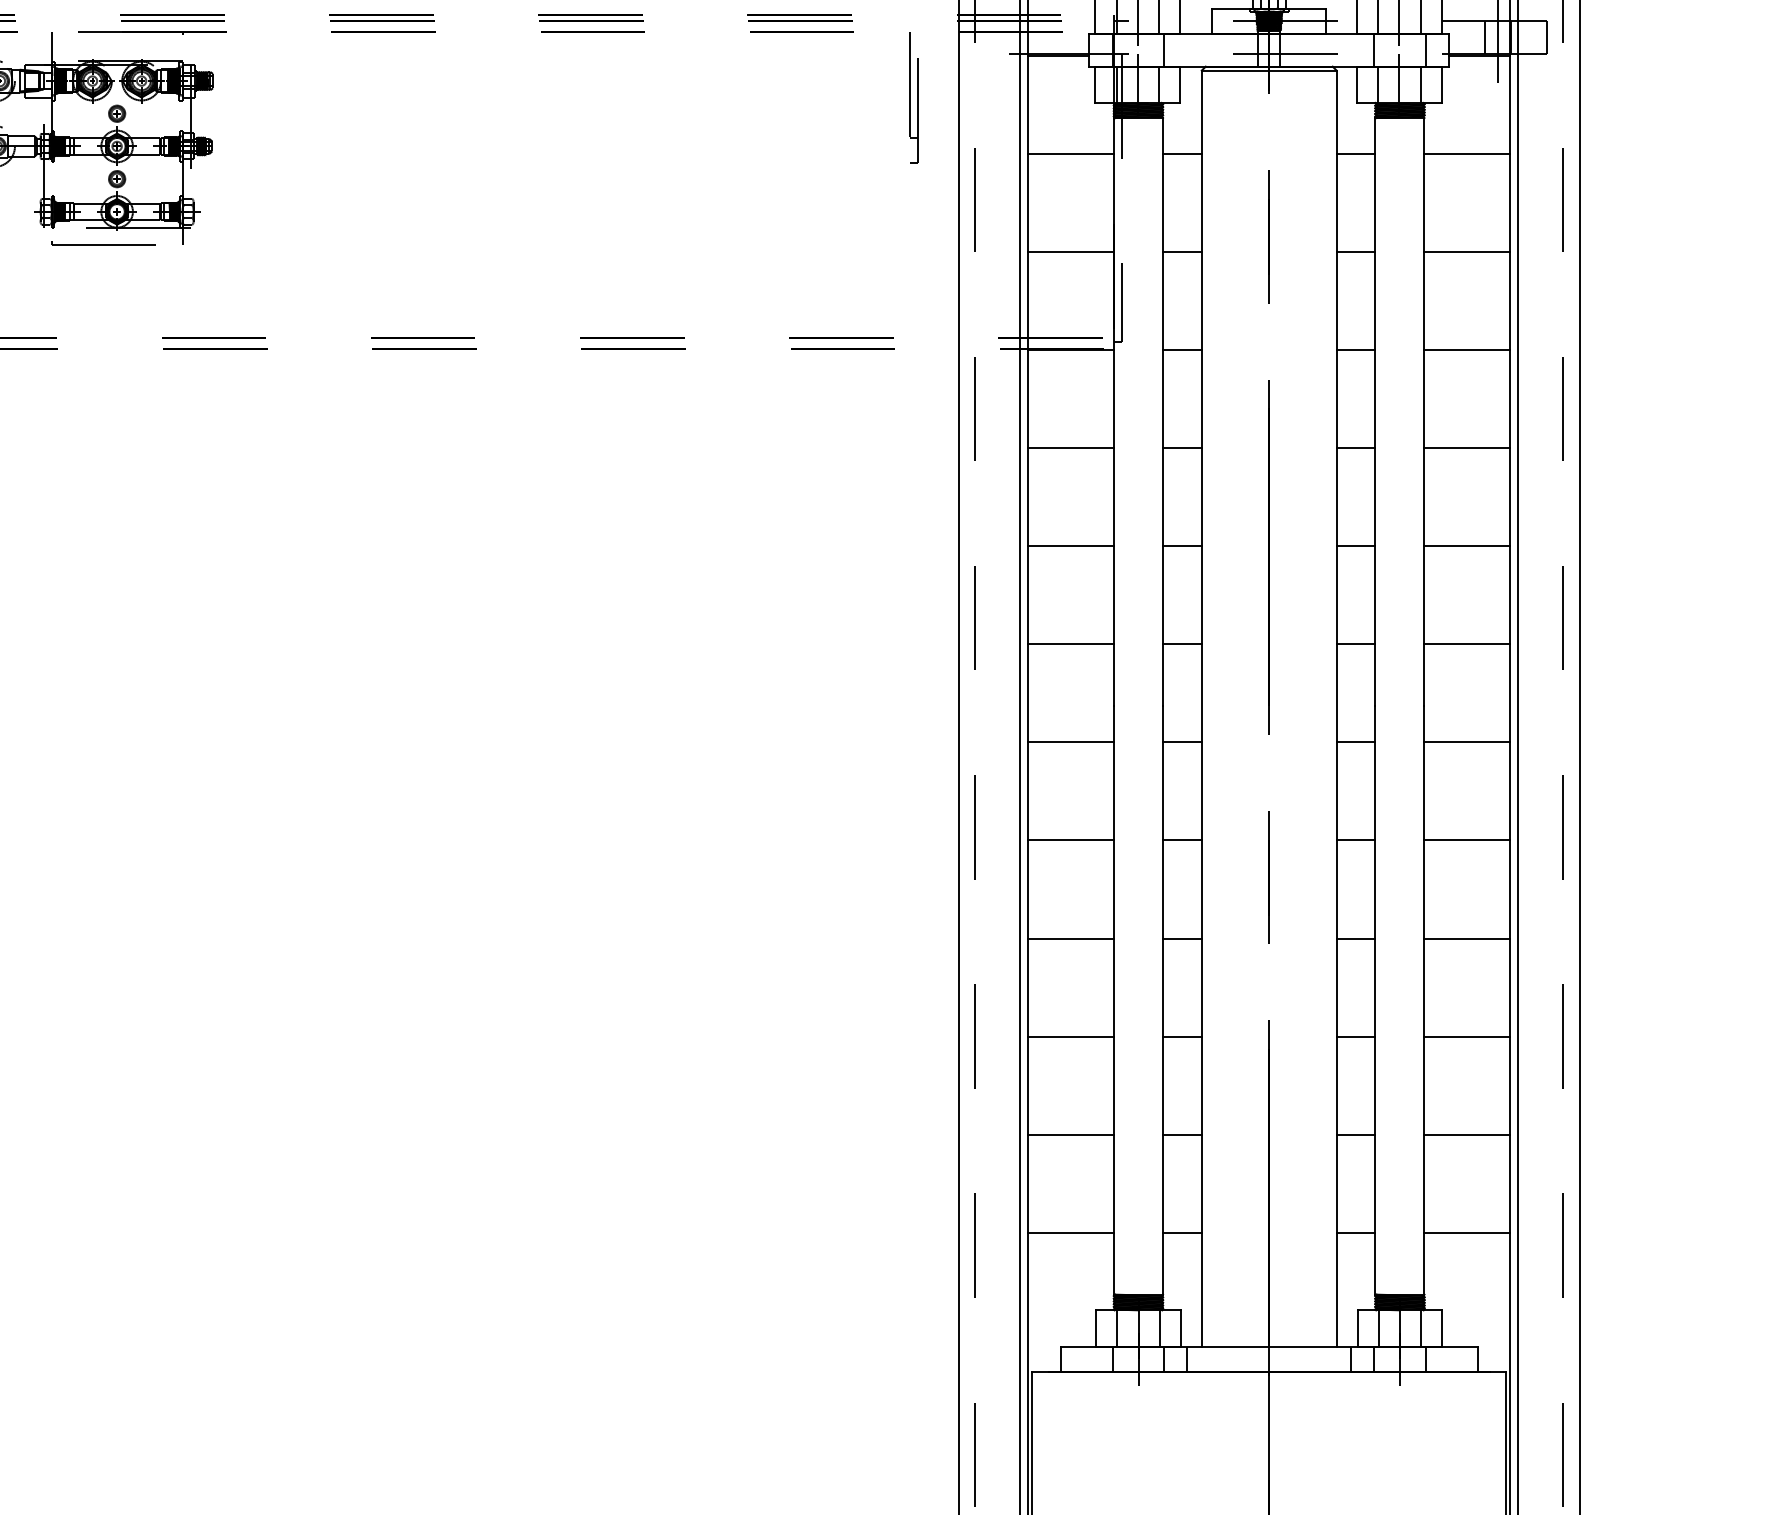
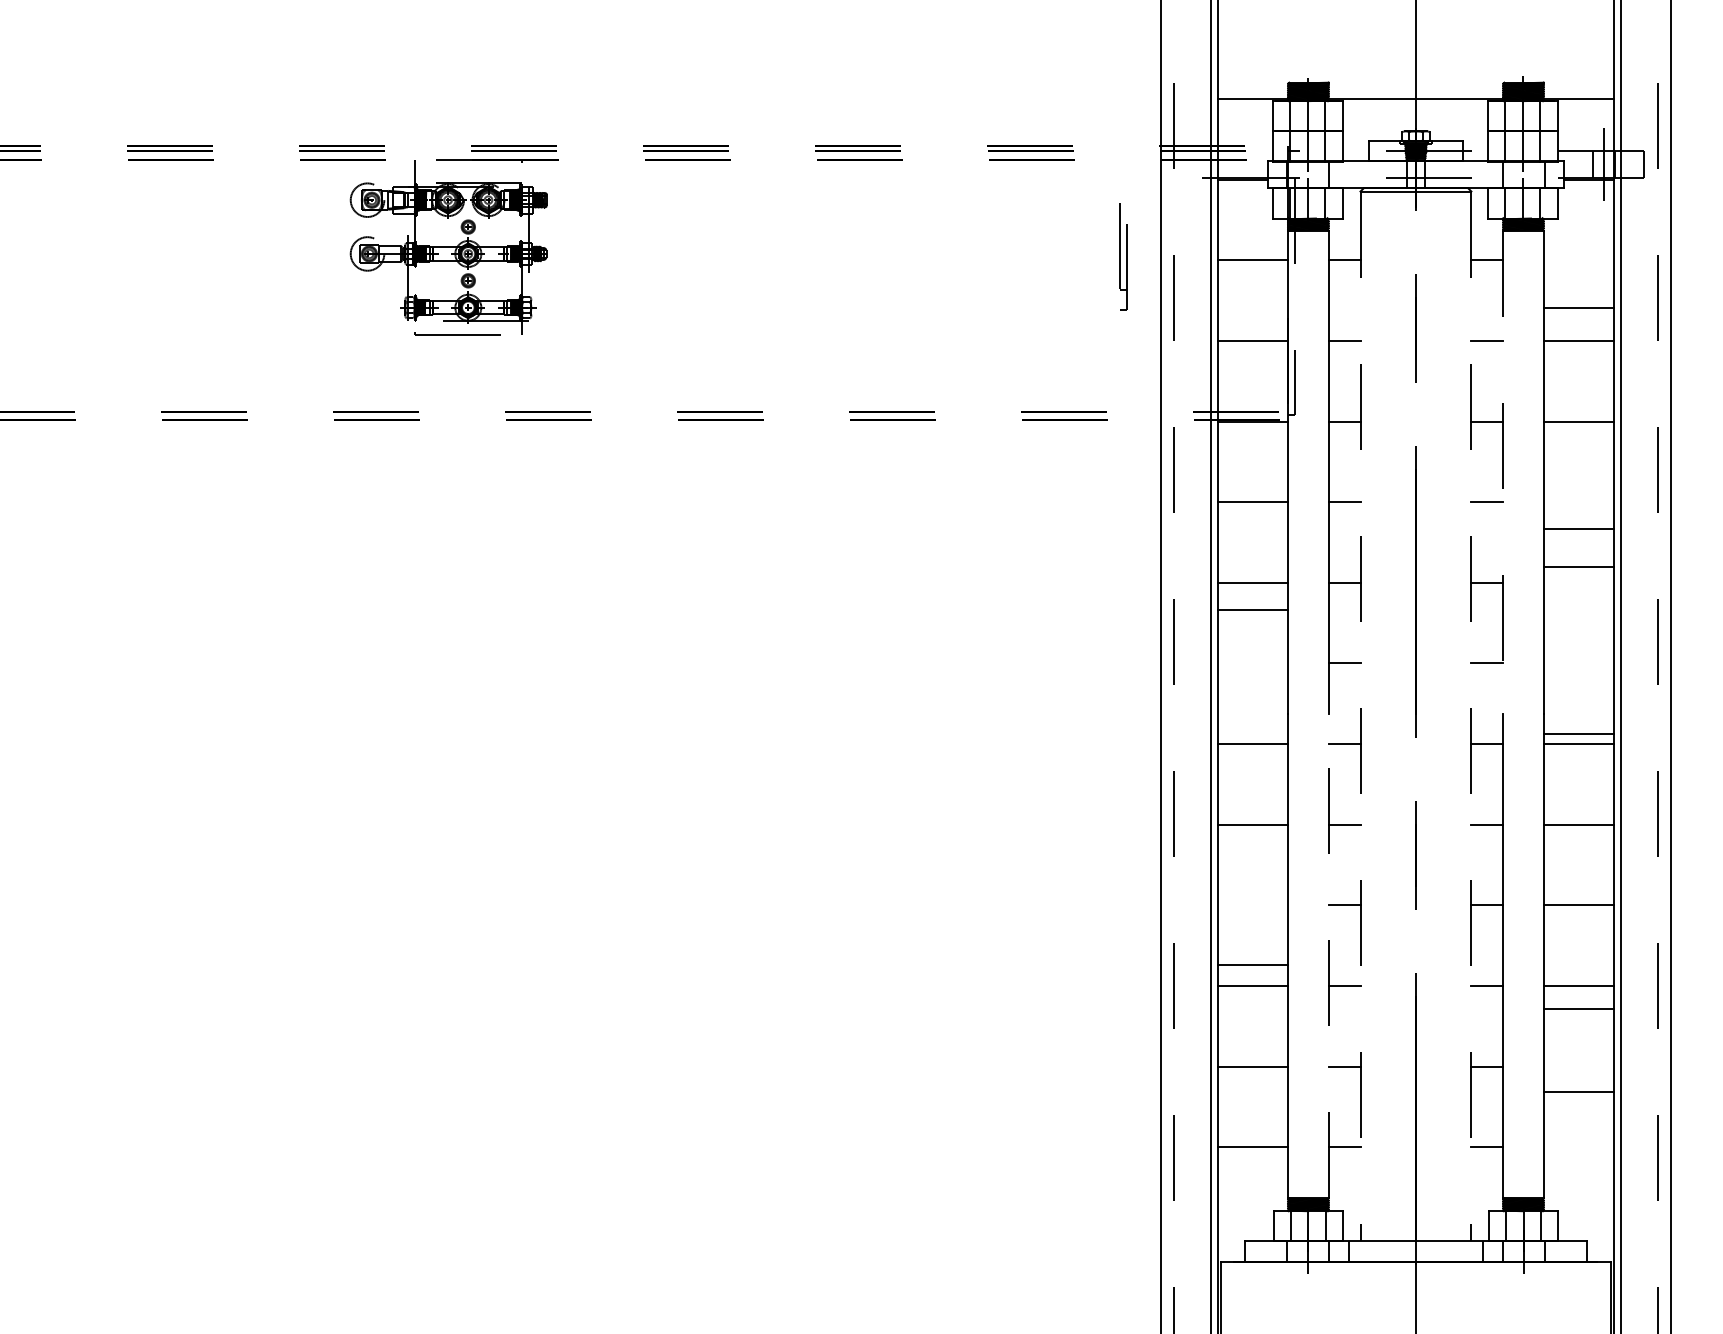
part: (913, 97) -> (1123, 256), moved
line: (1466, 154) -> (1578, 308), moved
line: (1375, 412) -> (1503, 472), solid -> dashed
line: (1466, 448) -> (1578, 567), moved
line: (1466, 545) -> (1578, 528), moved
line: (1070, 644) -> (1252, 610), moved
line: (1466, 644) -> (1578, 734), moved
line: (1201, 708) -> (1360, 716), solid -> dashed
line: (1336, 708) -> (1471, 716), solid -> dashed
line: (1070, 938) -> (1252, 965), moved
line: (1162, 1000) -> (1328, 956), solid -> dashed
line: (1466, 1134) -> (1578, 1008), moved
line: (1466, 1232) -> (1578, 1092), moved

